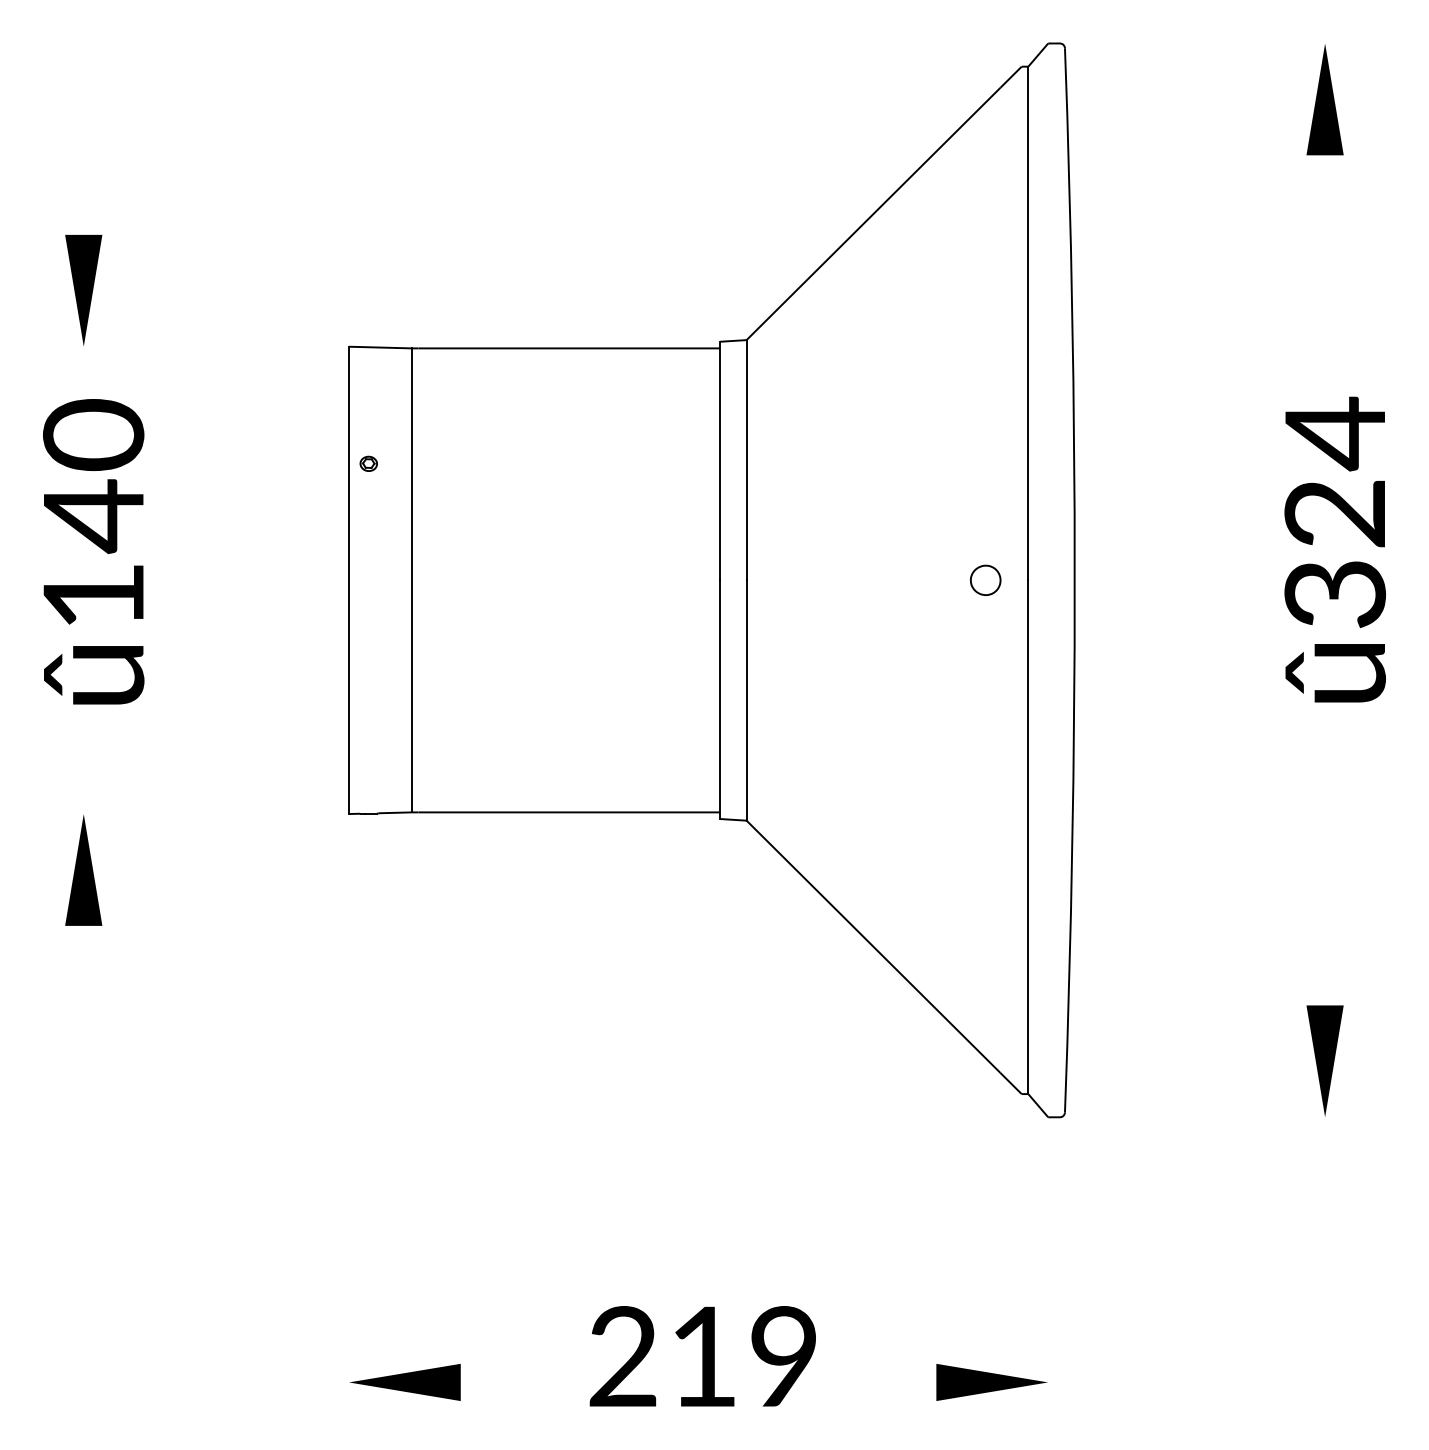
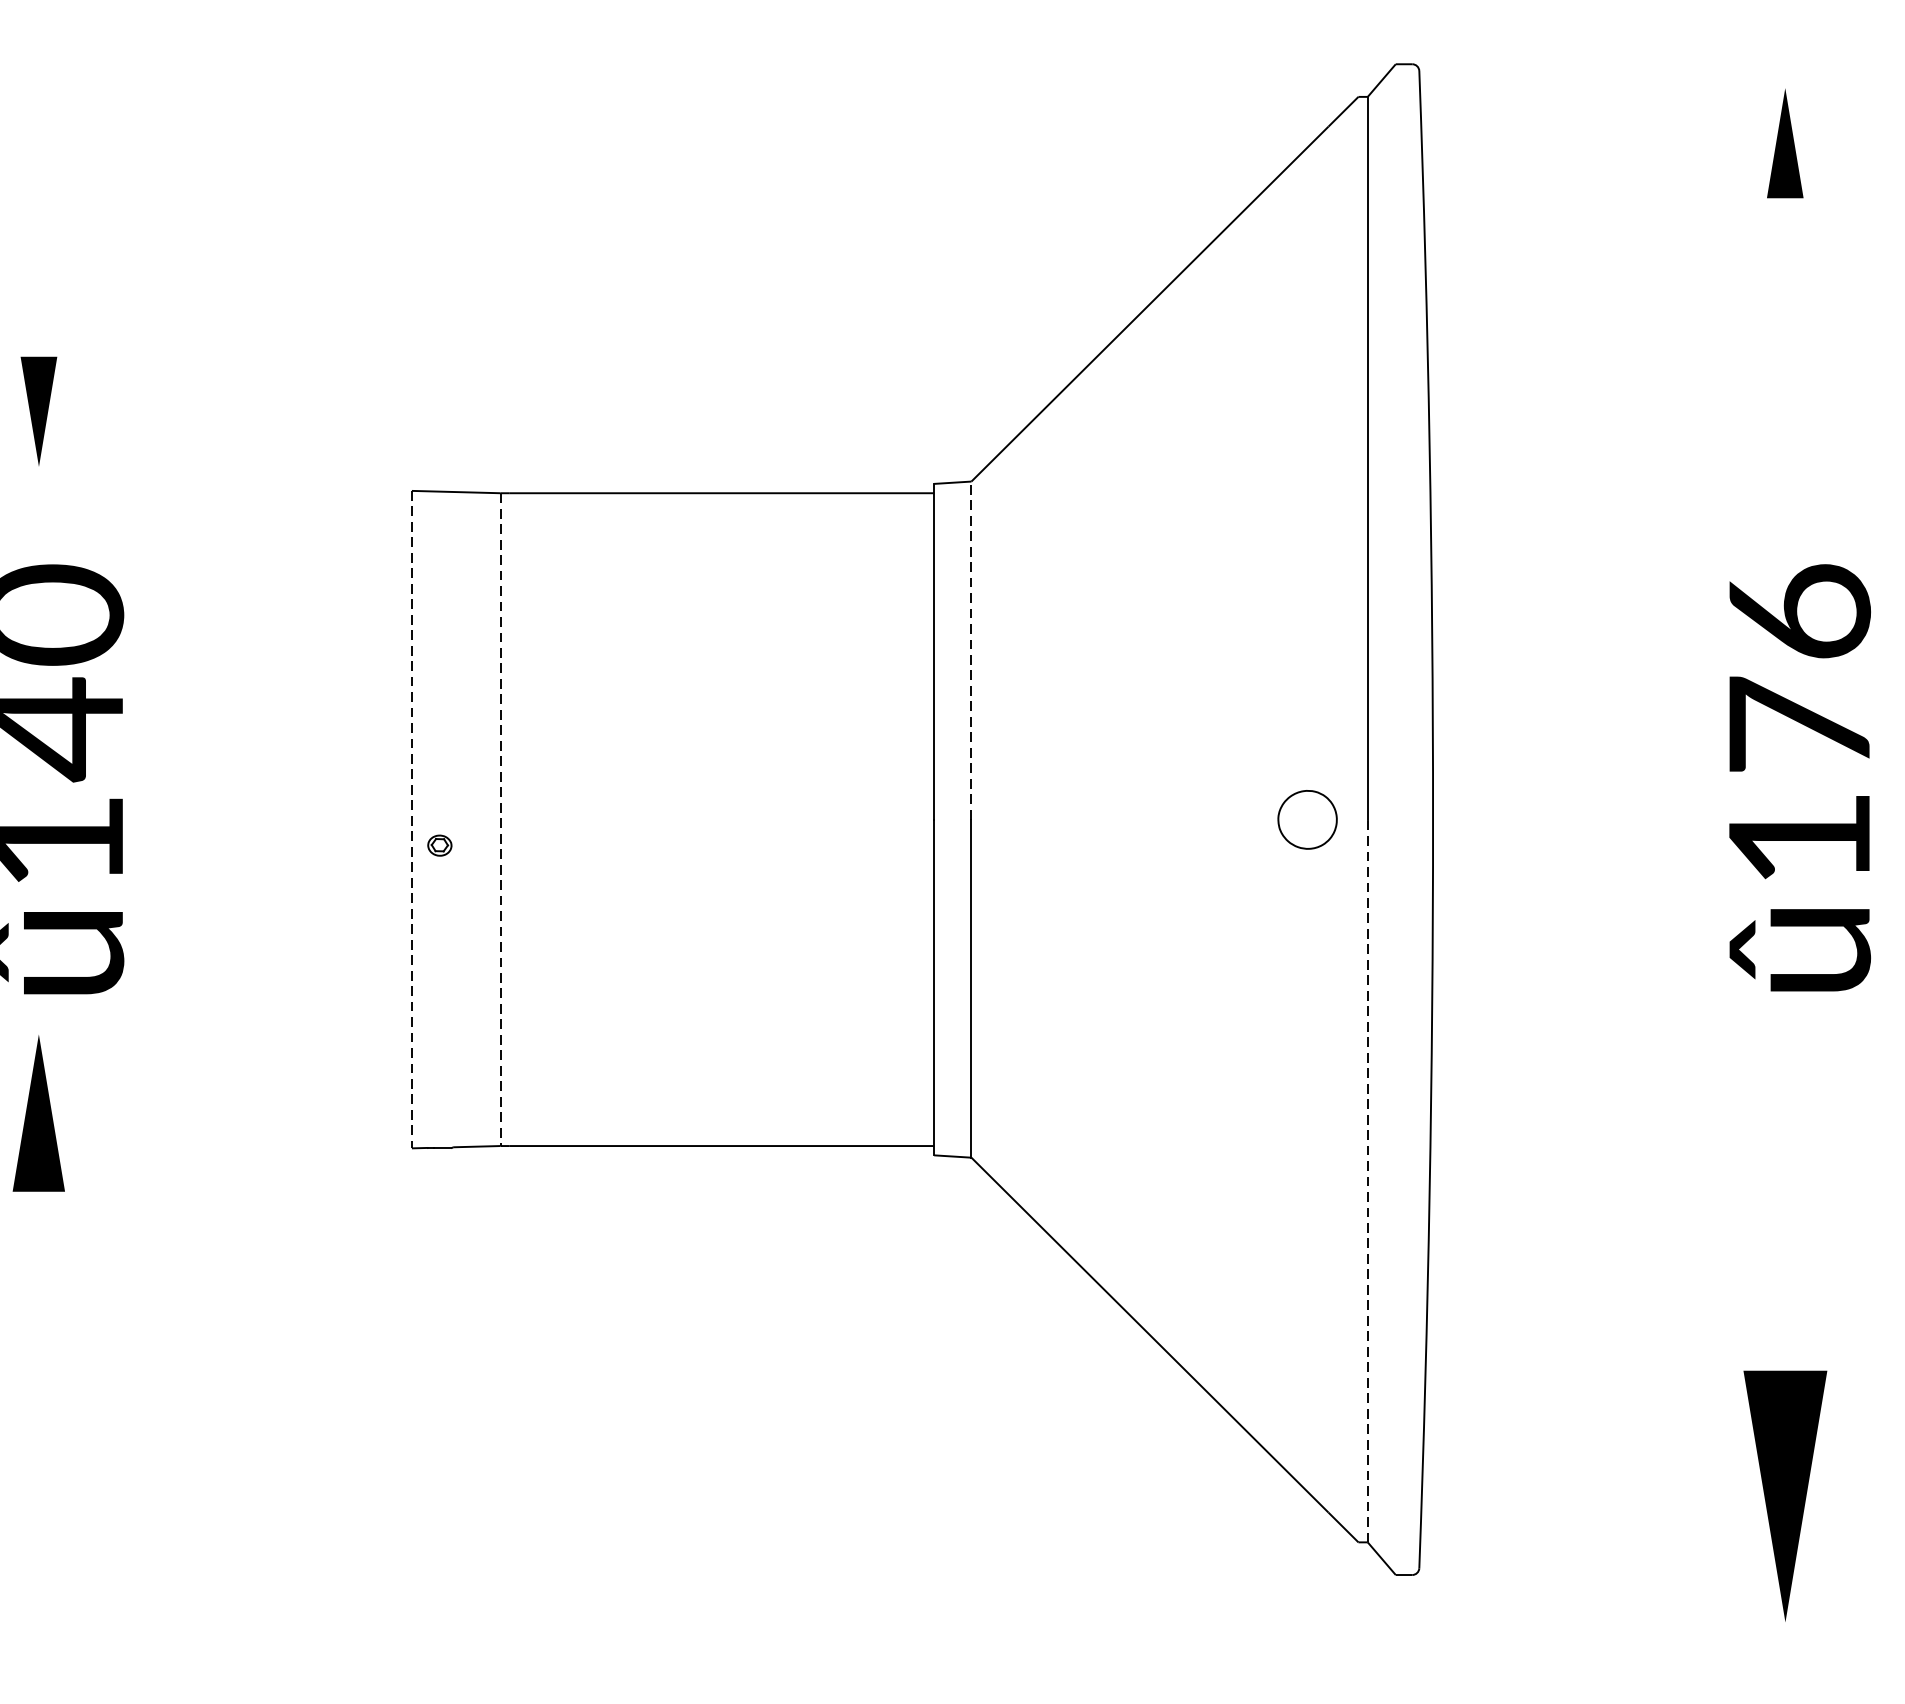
part: (1324, 99) -> (1784, 143), size x0.7
part: (83, 289) -> (38, 410), size x0.7
line: (746, 459) -> (971, 649), solid -> dashed
part: (368, 463) -> (439, 845), moved
text: (1334, 512) -> (1798, 724), û324 -> û176
part: (985, 579) -> (1307, 818), size x1.4
line: (348, 580) -> (411, 819), solid -> dashed
line: (411, 580) -> (499, 819), solid -> dashed
line: (1028, 837) -> (1368, 1181), solid -> dashed
part: (83, 869) -> (38, 1112), moved
part: (1324, 1060) -> (1784, 1495), size x1.6

